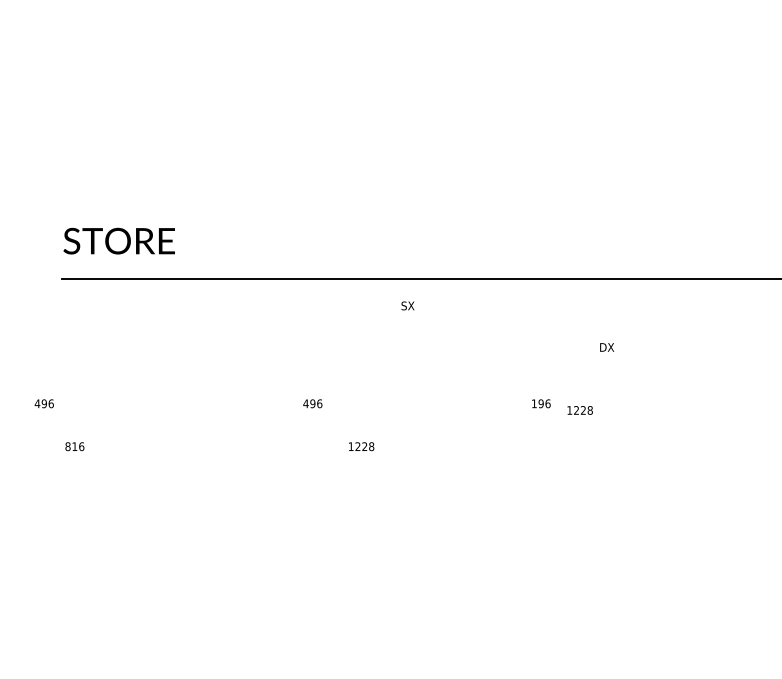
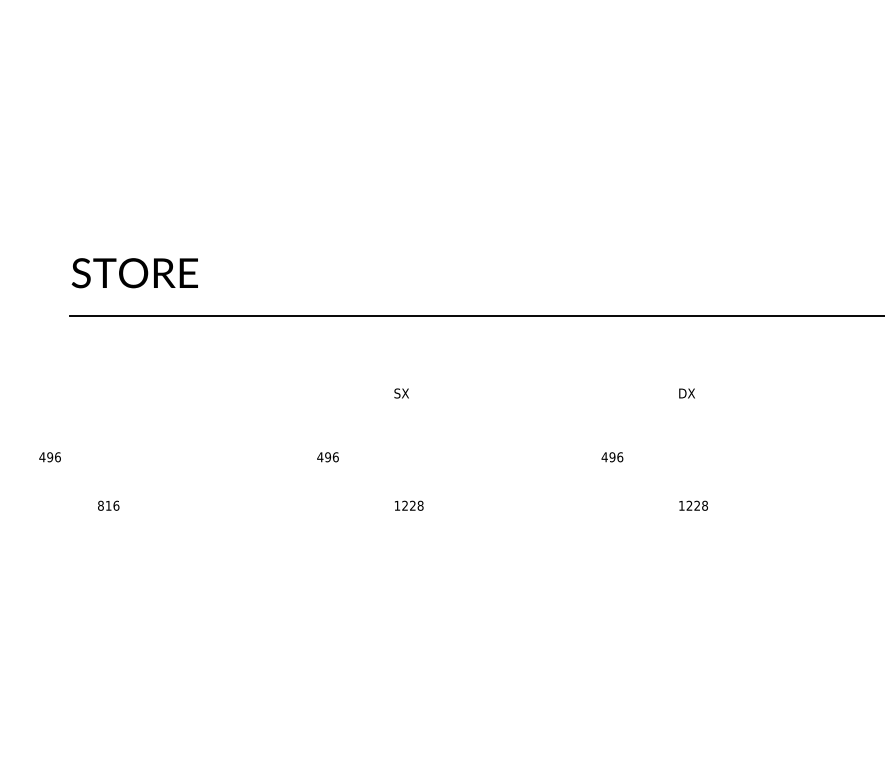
text: (407, 305) -> (401, 393), moved
text: (312, 403) -> (327, 457), moved
text: (534, 403) -> (604, 457), 196 -> 496
text: (580, 410) -> (693, 505), moved
text: (74, 446) -> (108, 505), moved

